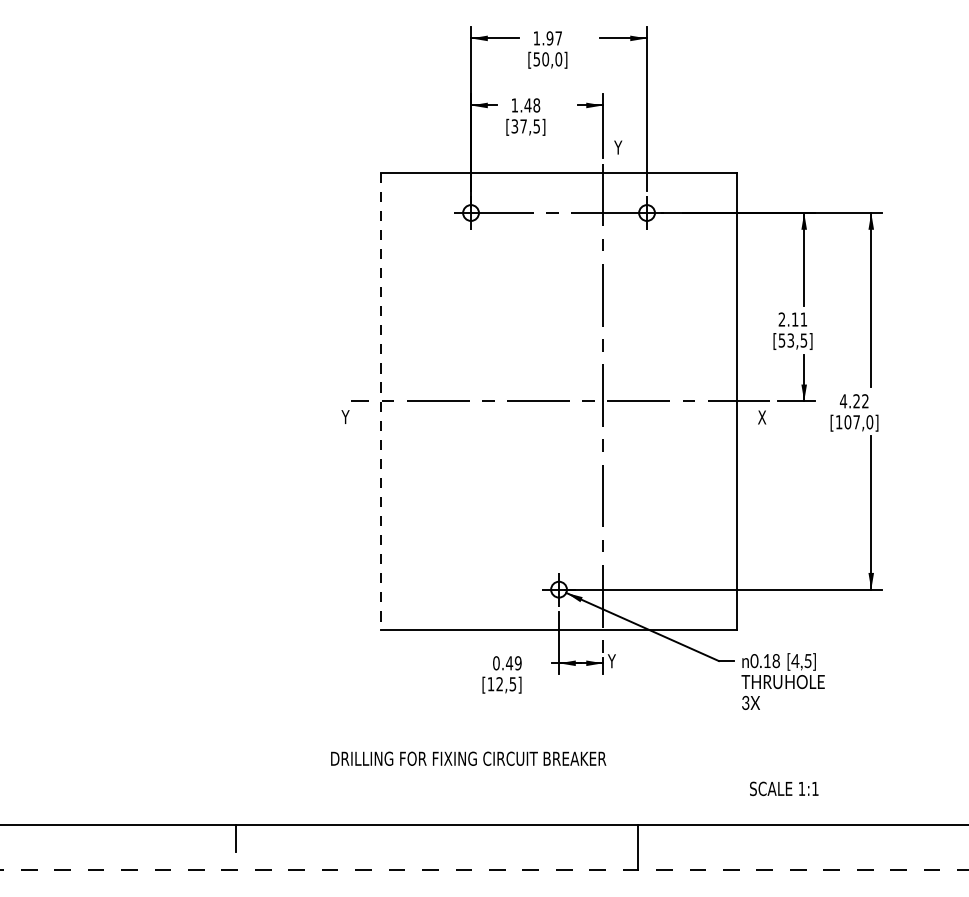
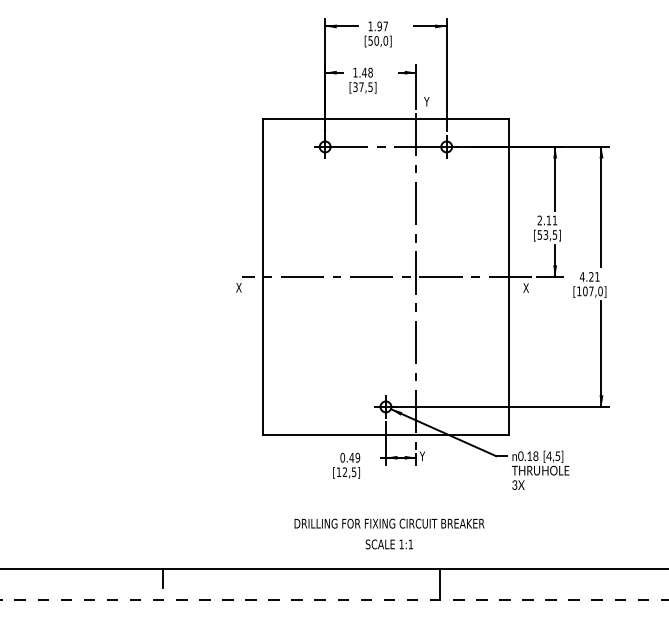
line: (381, 400) -> (263, 276), dashed -> solid
text: (865, 400) -> (597, 276), 4.22 -> 4.21
text: (345, 416) -> (238, 287), Y -> X
text: (468, 758) -> (389, 523), moved
text: (782, 788) -> (388, 544), moved

